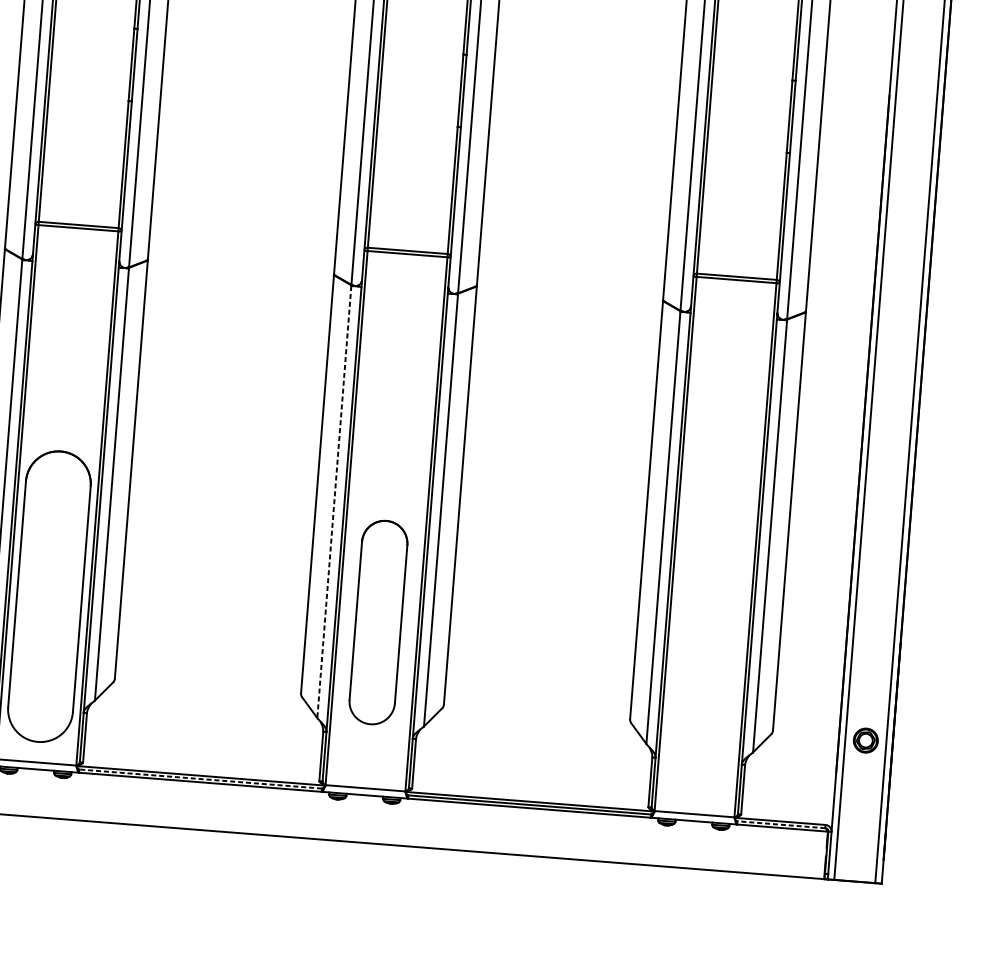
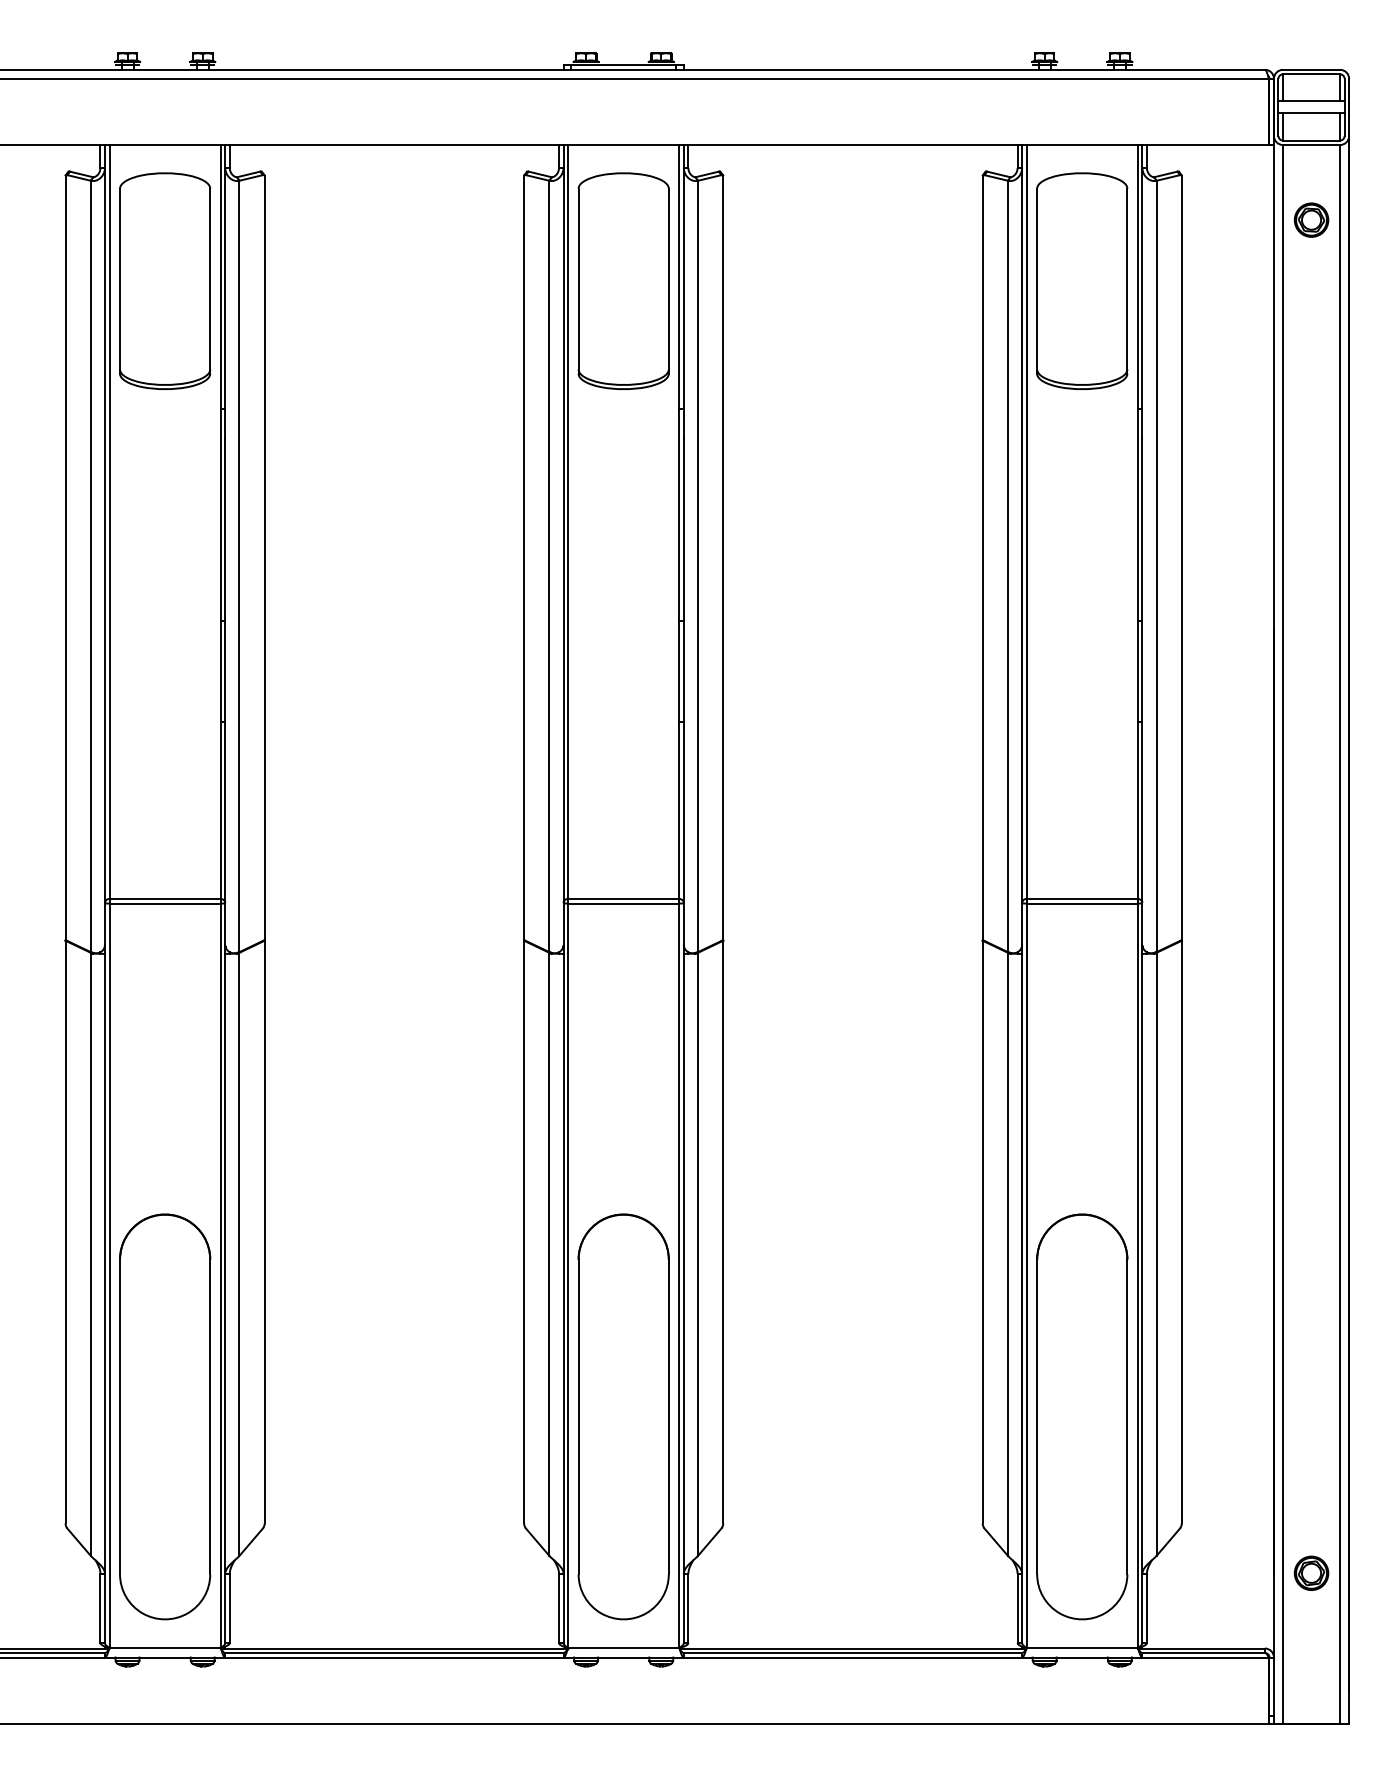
line: (334, 502) -> (549, 1255), dashed -> solid
part: (378, 622) -> (623, 1416), size x1.43
part: (707, 648) -> (1082, 1416), added
part: (865, 740) -> (1311, 1572), moved
line: (199, 779) -> (393, 1653), dashed -> solid
line: (781, 825) -> (1203, 1653), dashed -> solid

